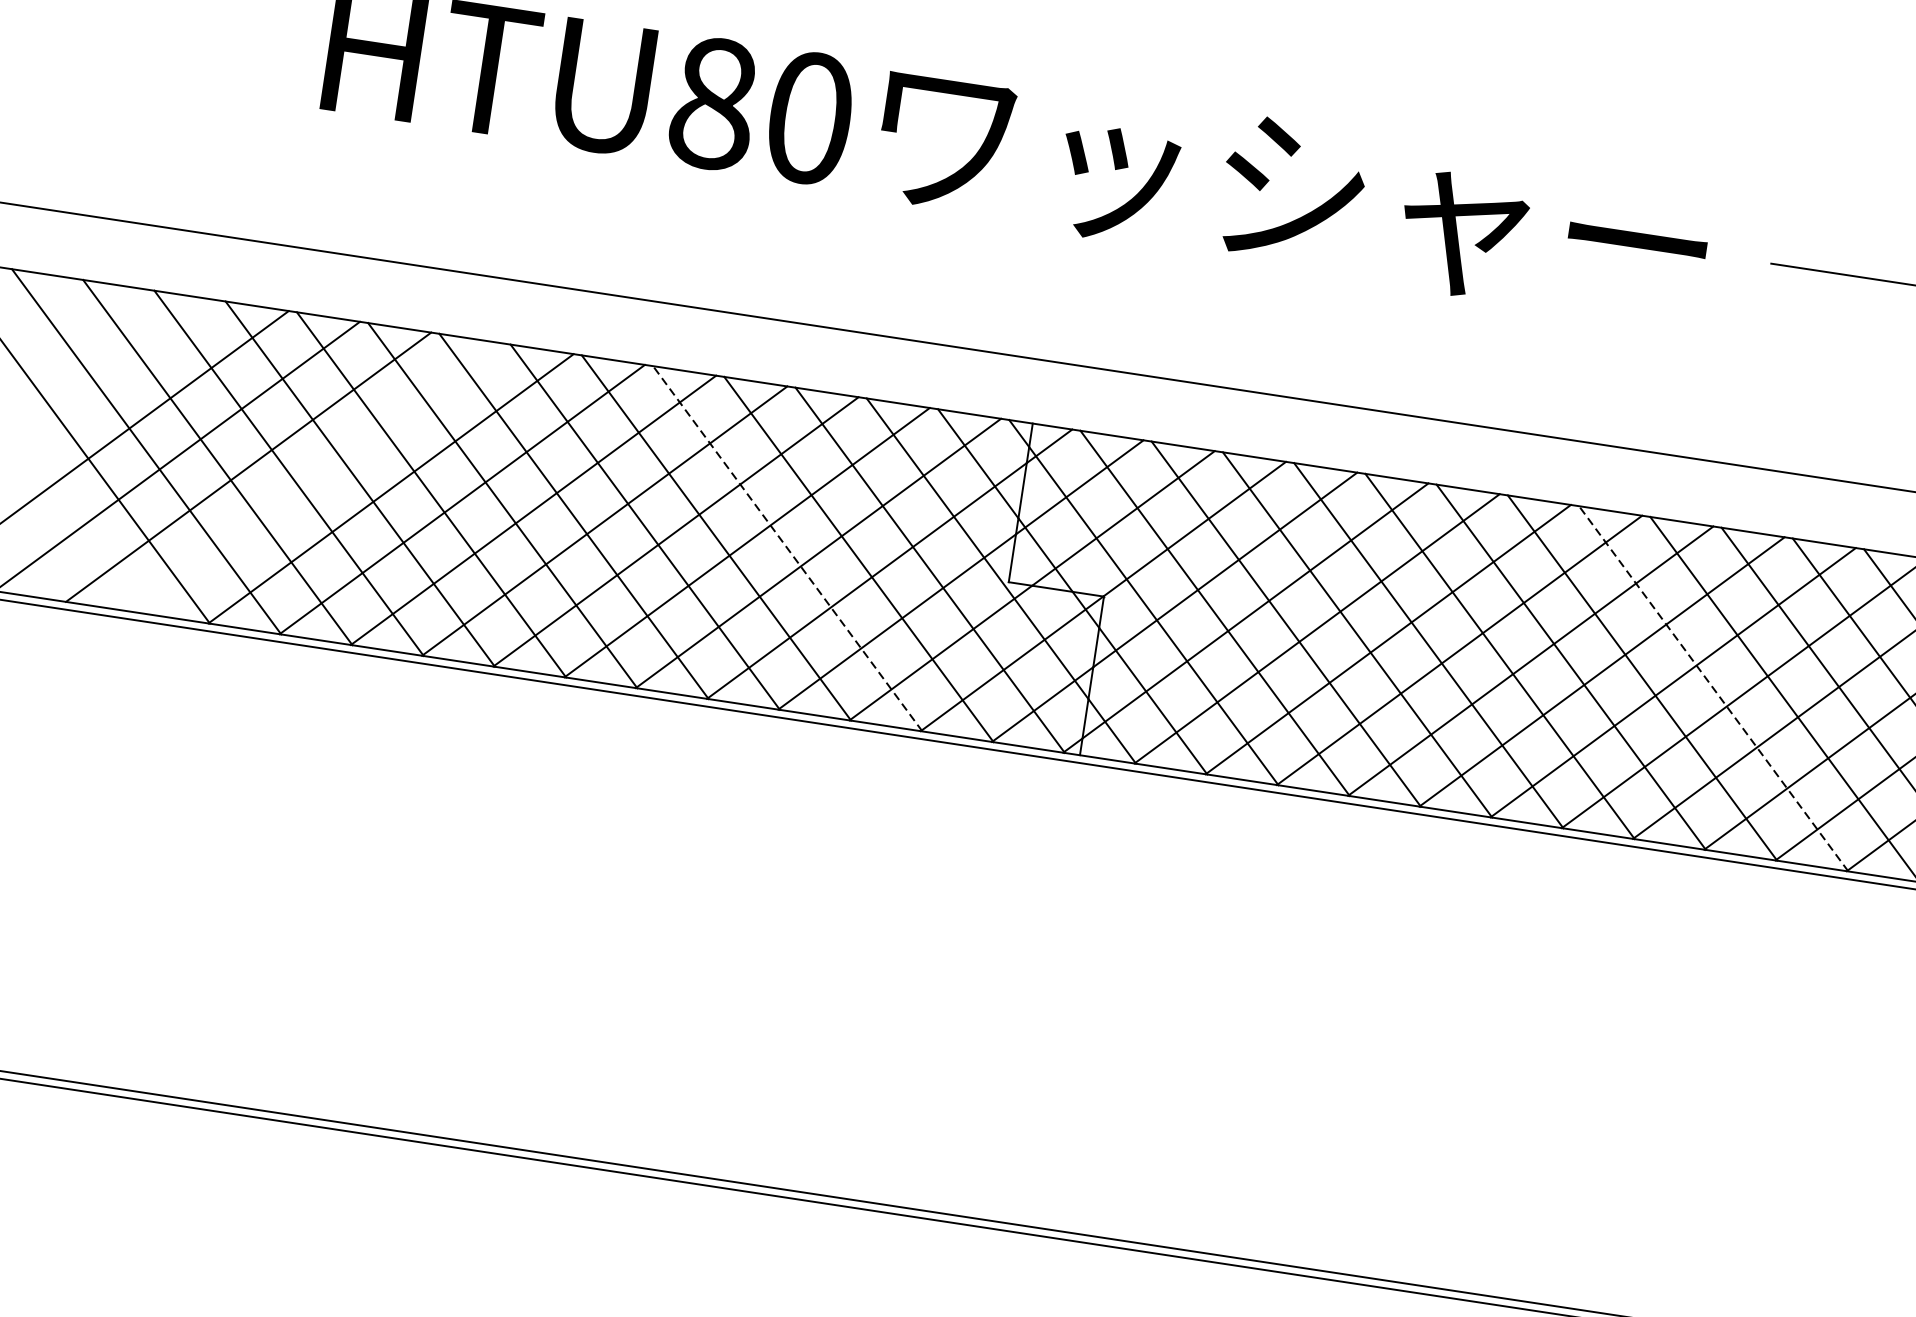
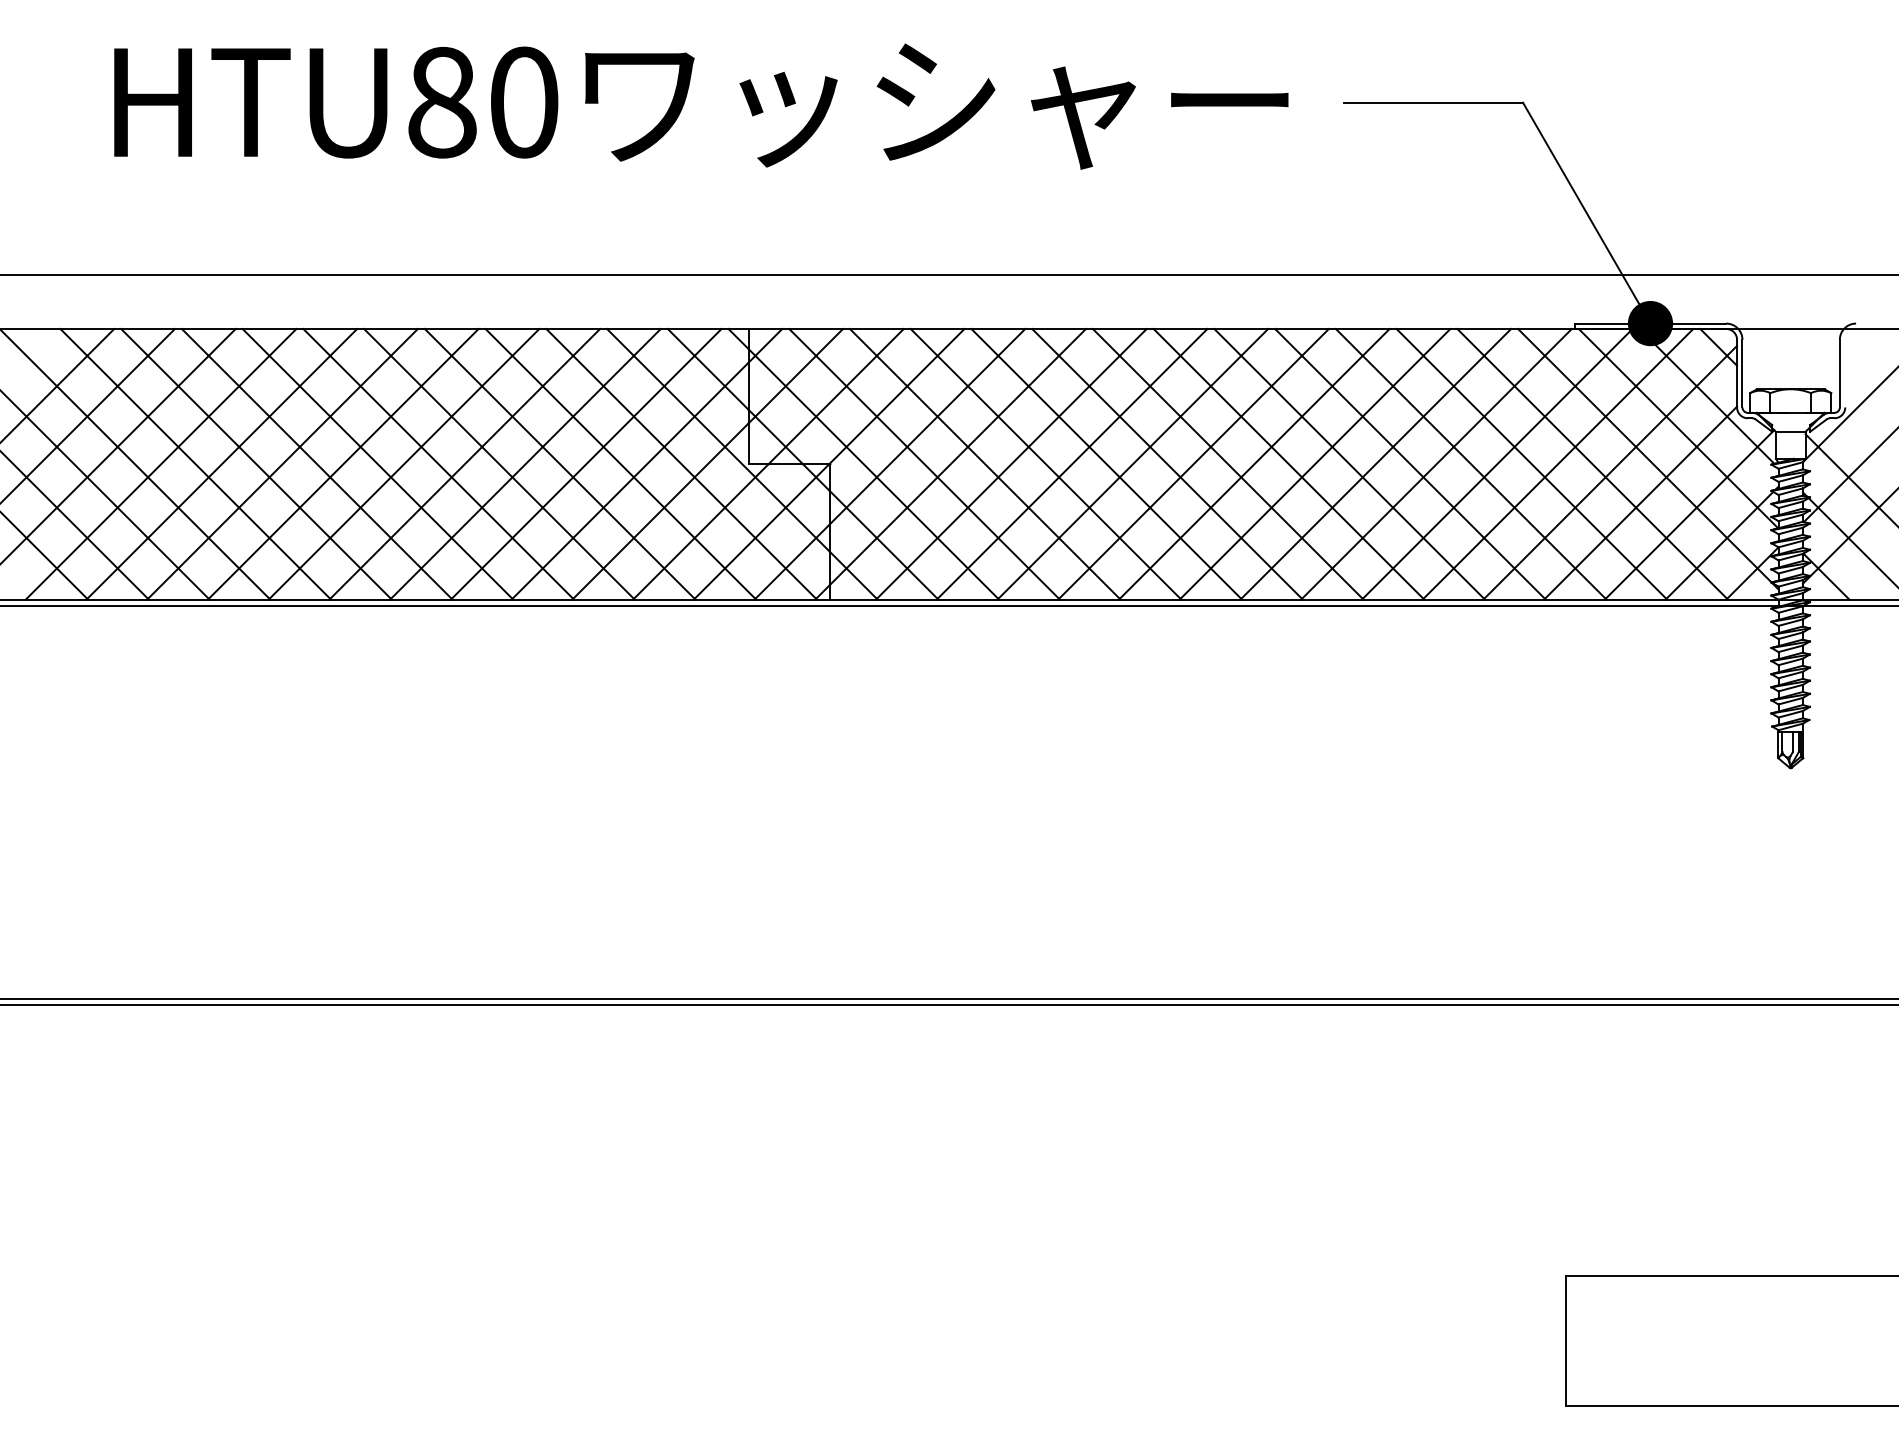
line: (319, 477) -> (160, 463), added
line: (787, 547) -> (559, 463), dashed -> solid
line: (1713, 687) -> (1349, 463), dashed -> solid

